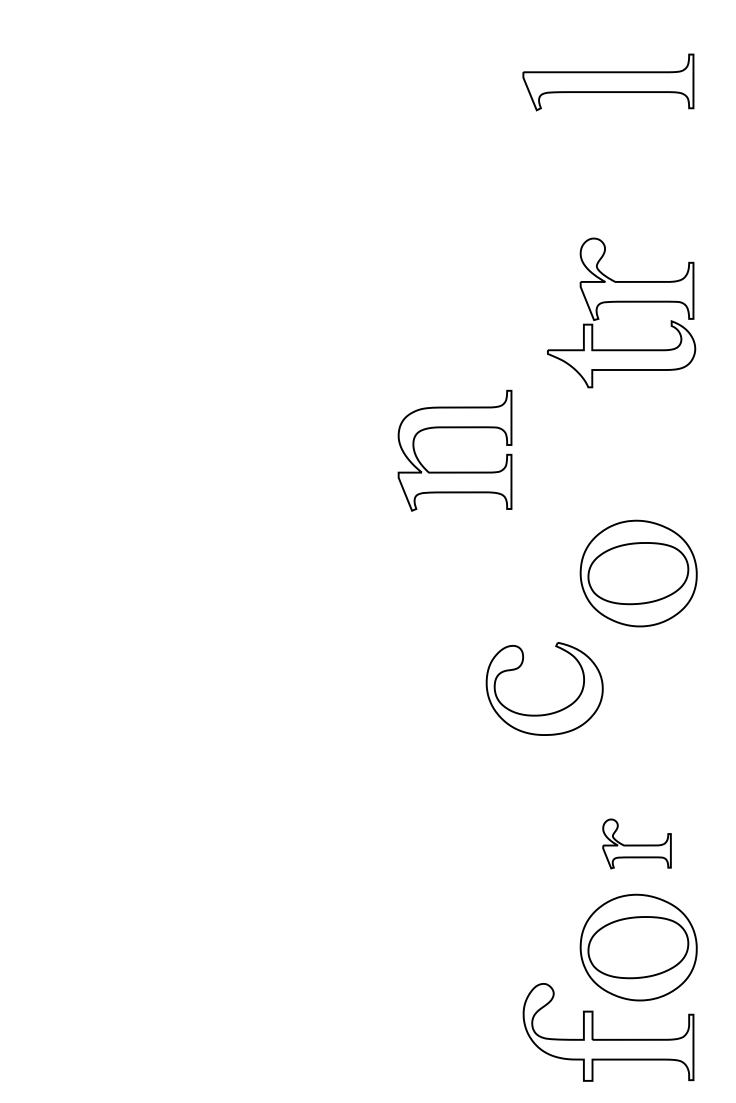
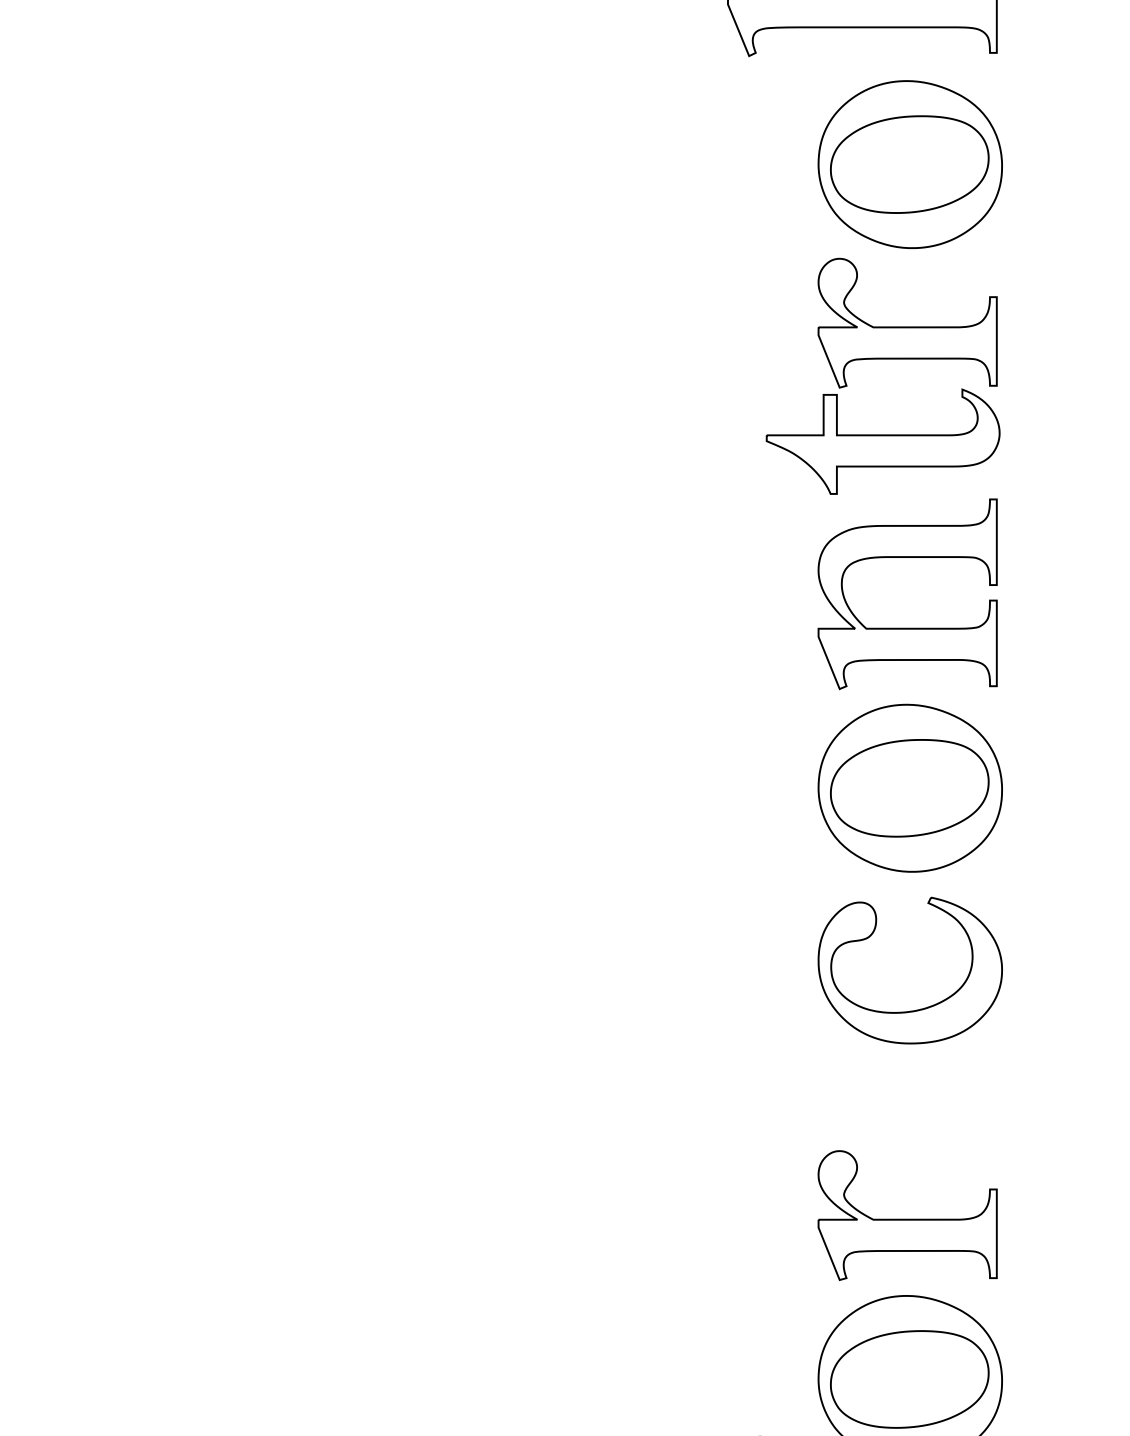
part: (638, 178) -> (909, 163), added
part: (454, 471) -> (906, 626), moved
part: (551, 712) -> (921, 1007), moved
part: (636, 843) -> (906, 1214), size x1.67

